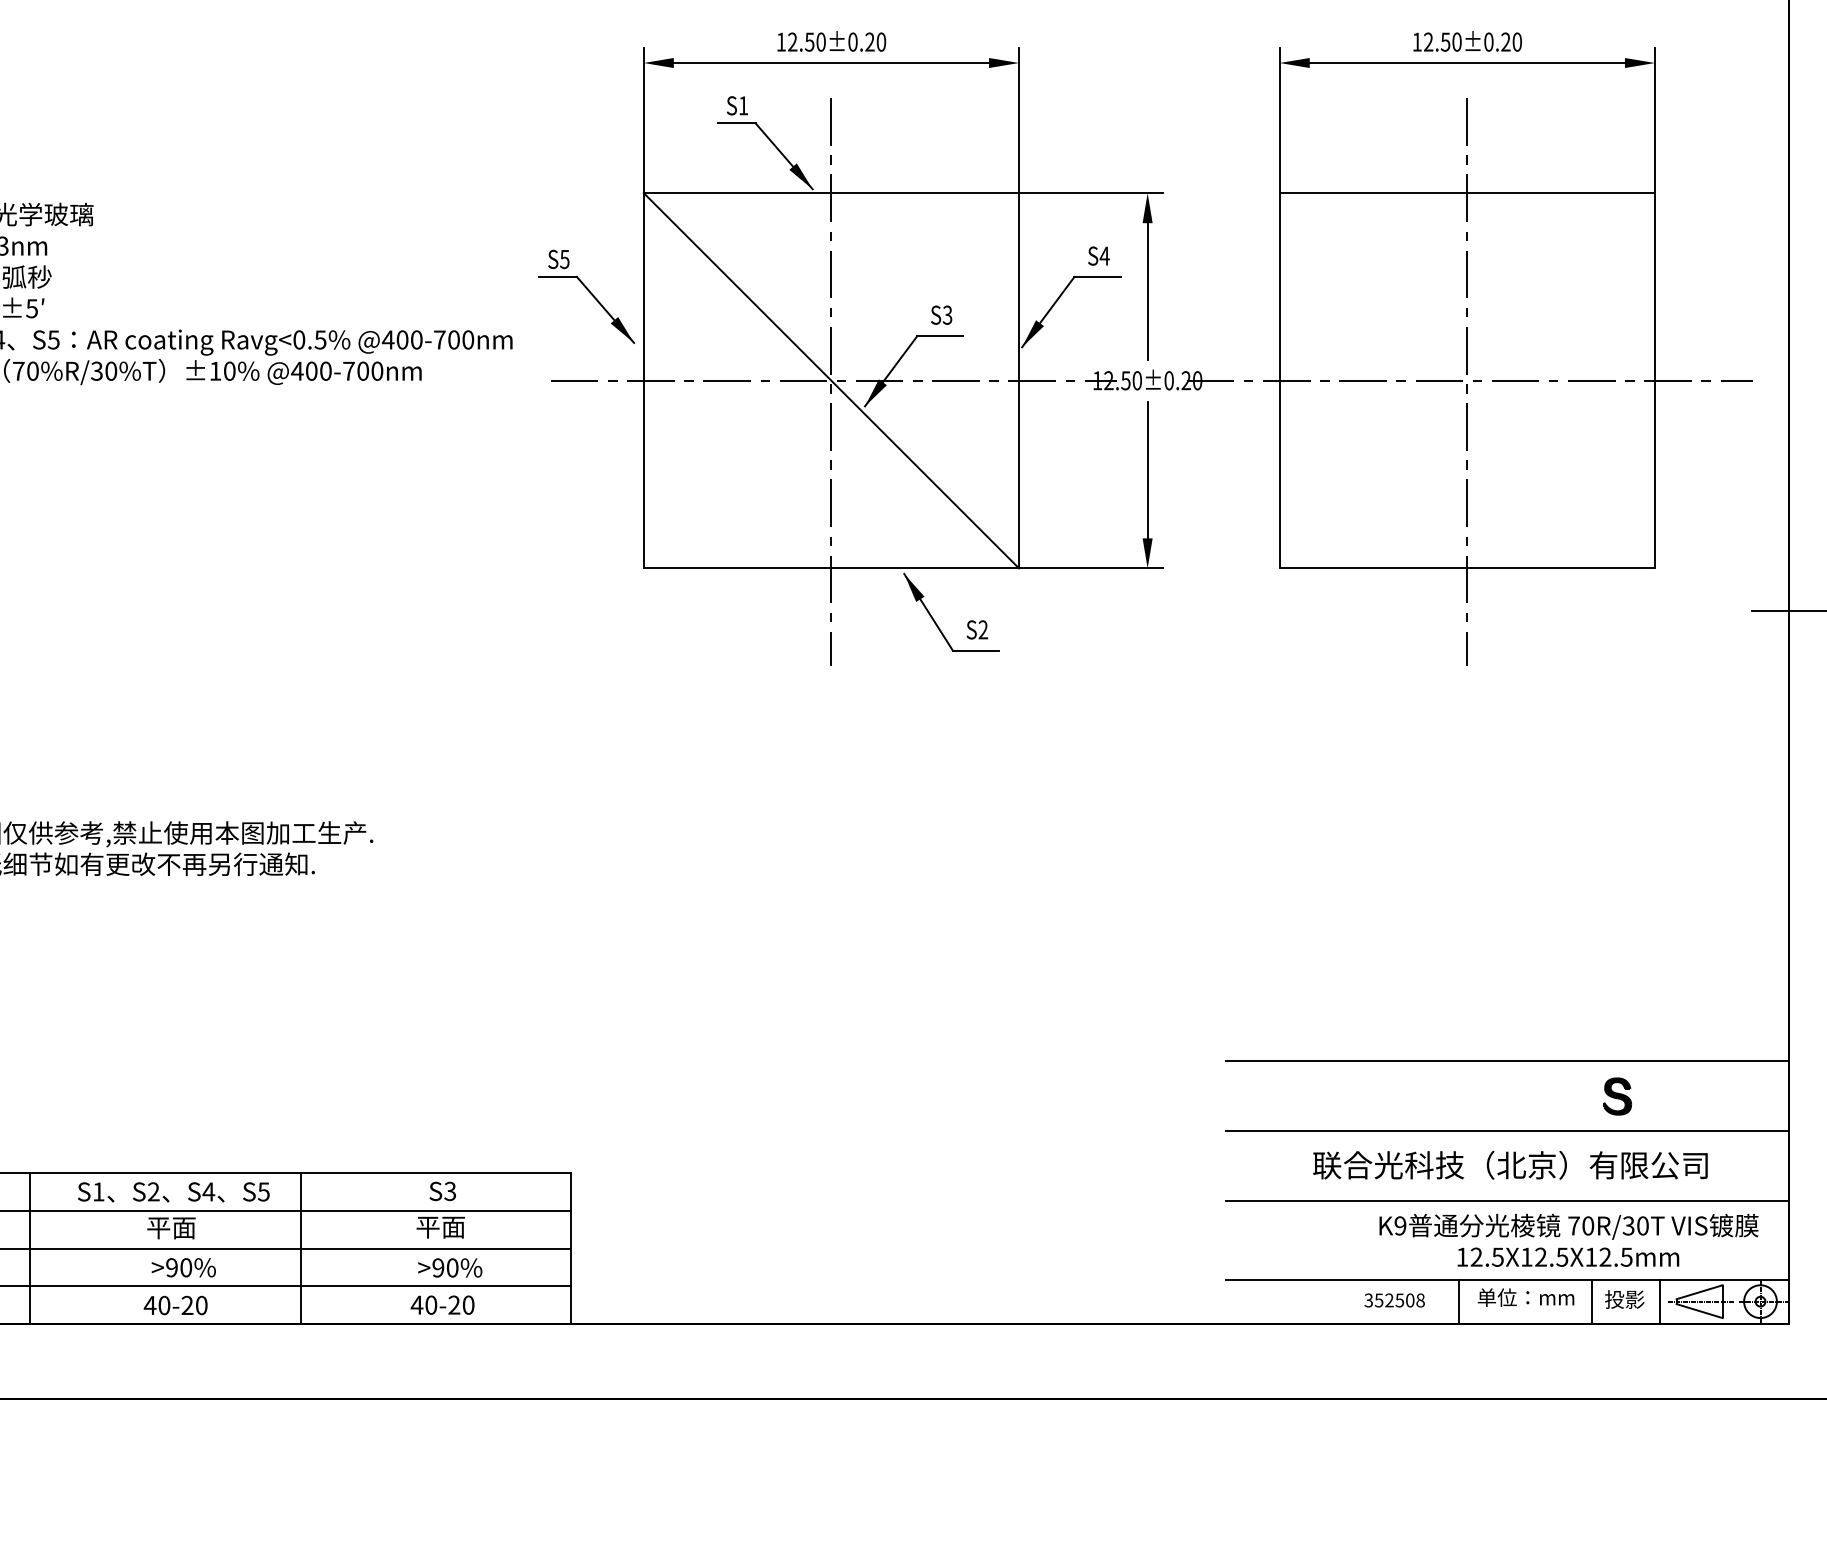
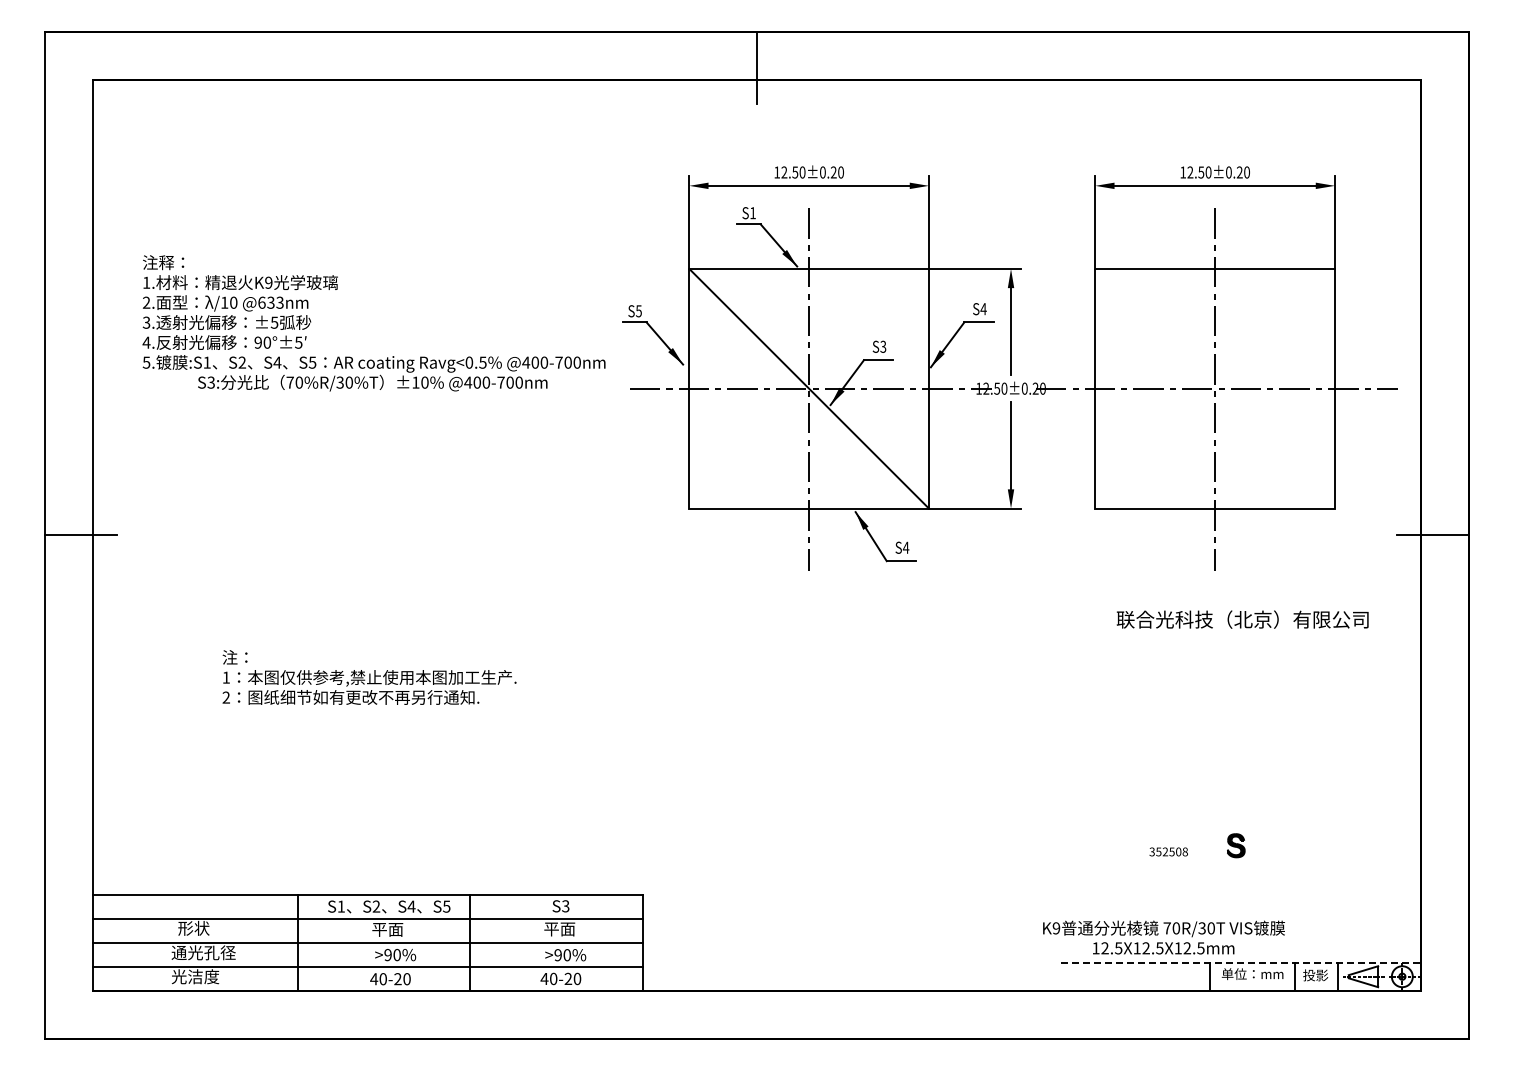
text: (982, 629) -> (905, 547), S2 -> S4
line: (1507, 1061) -> (1240, 823), removed
part: (1618, 1096) -> (1236, 845), moved
line: (1507, 1130) -> (1240, 867), removed
text: (1510, 1165) -> (1242, 619), moved
line: (1507, 1201) -> (1240, 912), removed
text: (1568, 1240) -> (1163, 937), moved
line: (1507, 1279) -> (1240, 962), solid -> dashed
text: (1394, 1299) -> (1168, 851), moved

